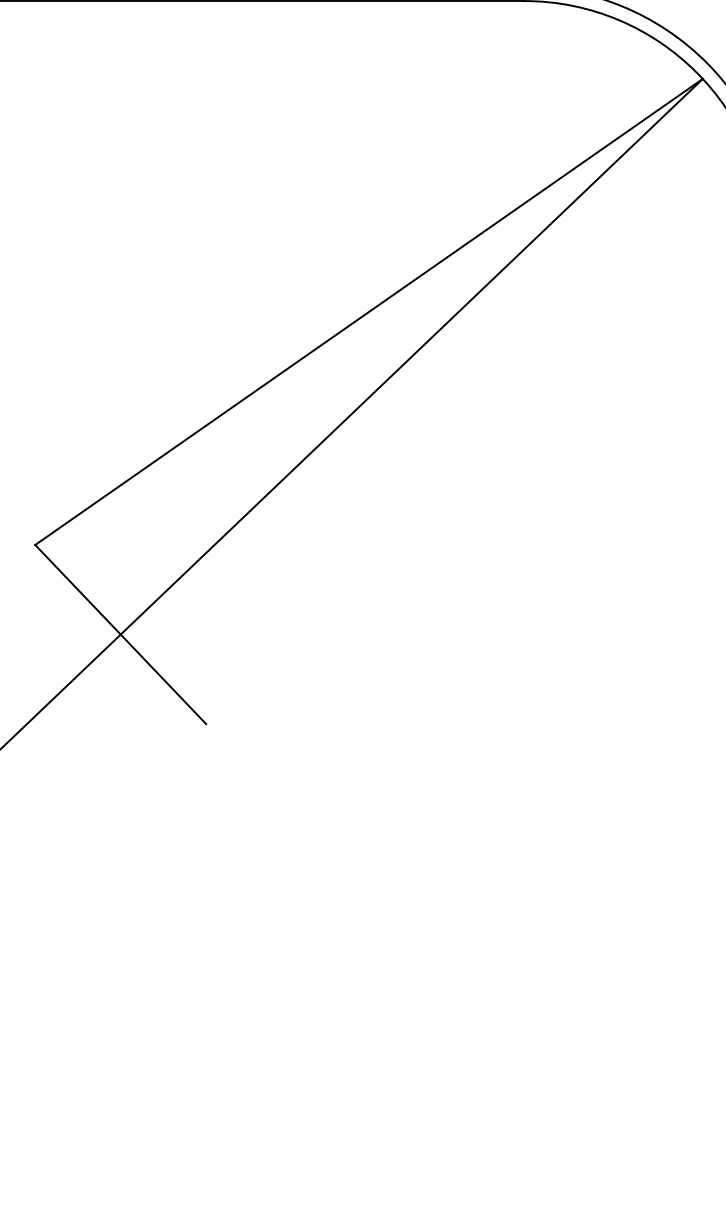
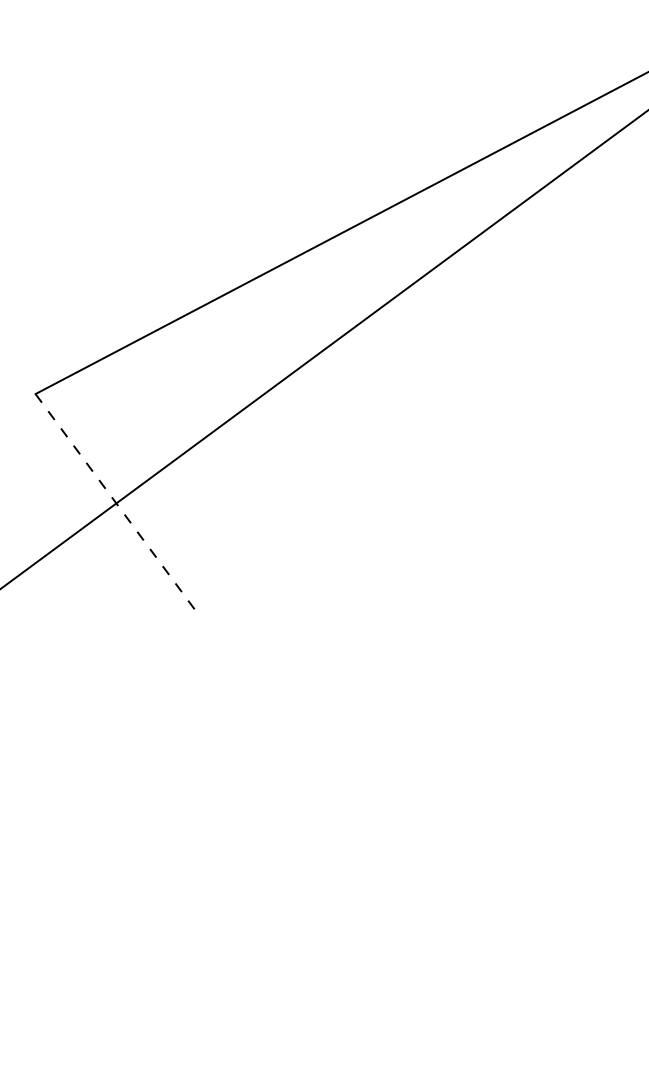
line: (120, 634) -> (116, 503), solid -> dashed

